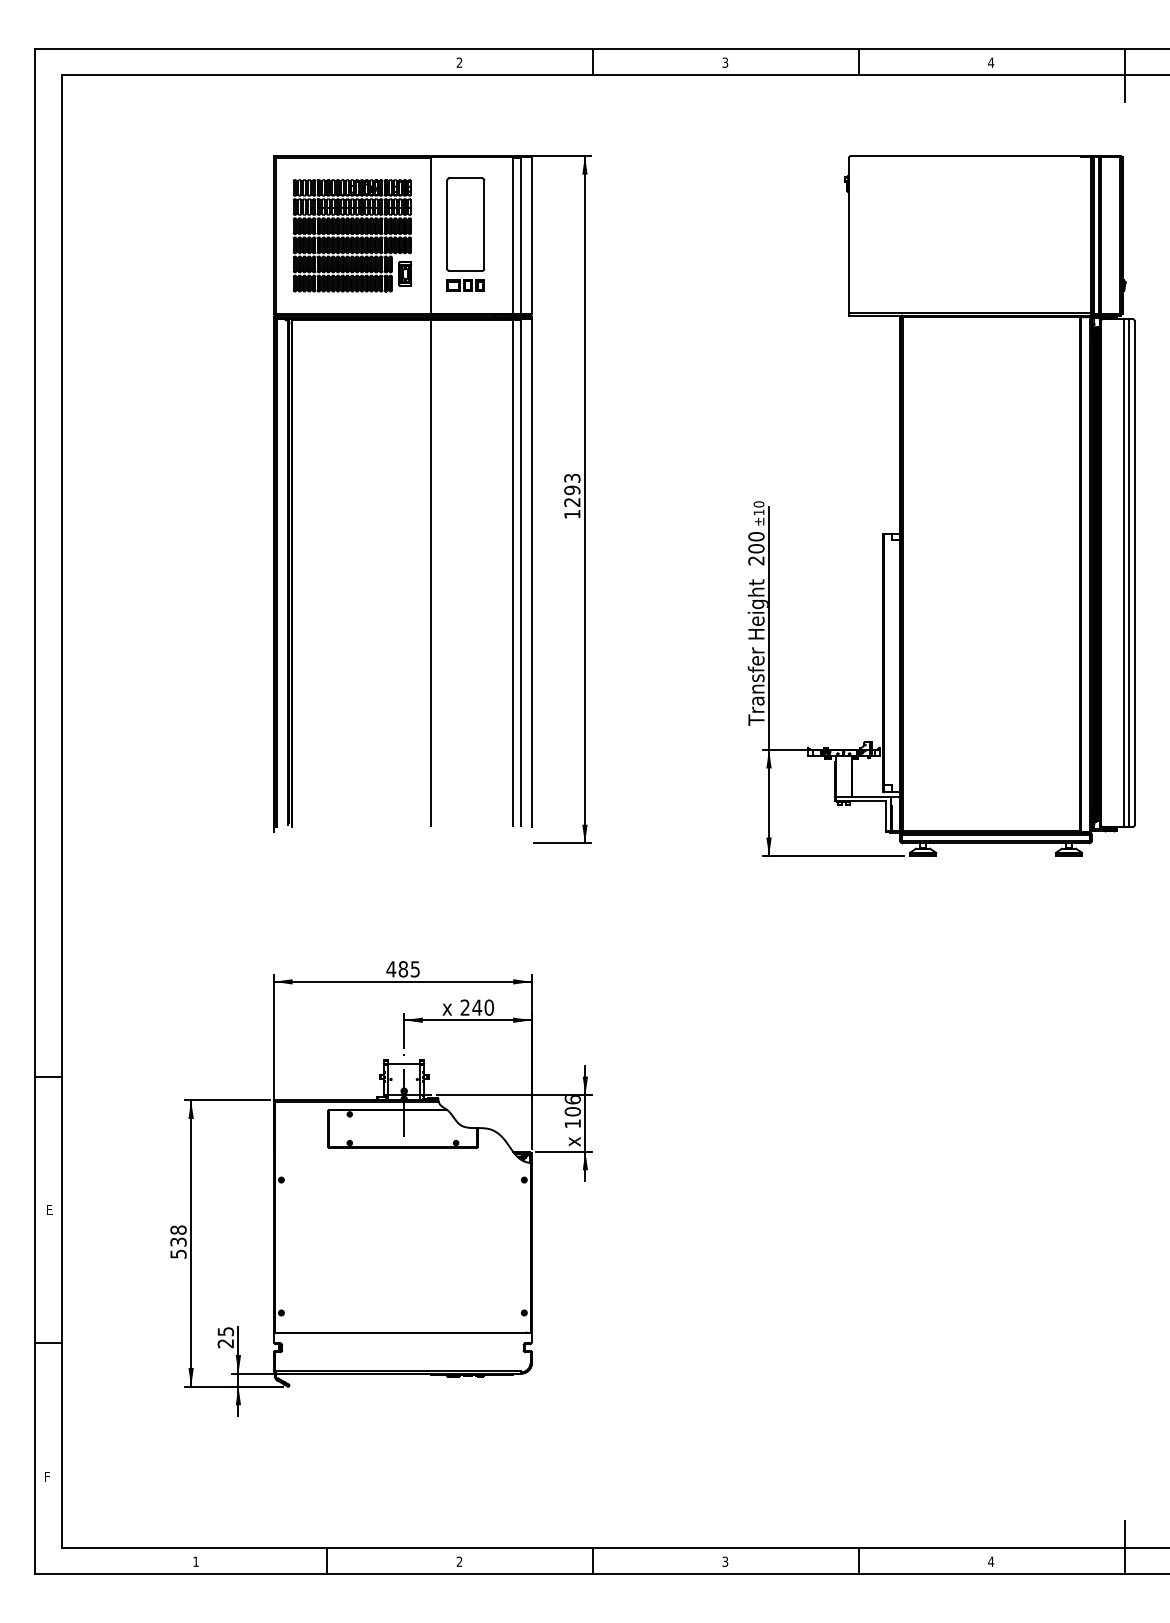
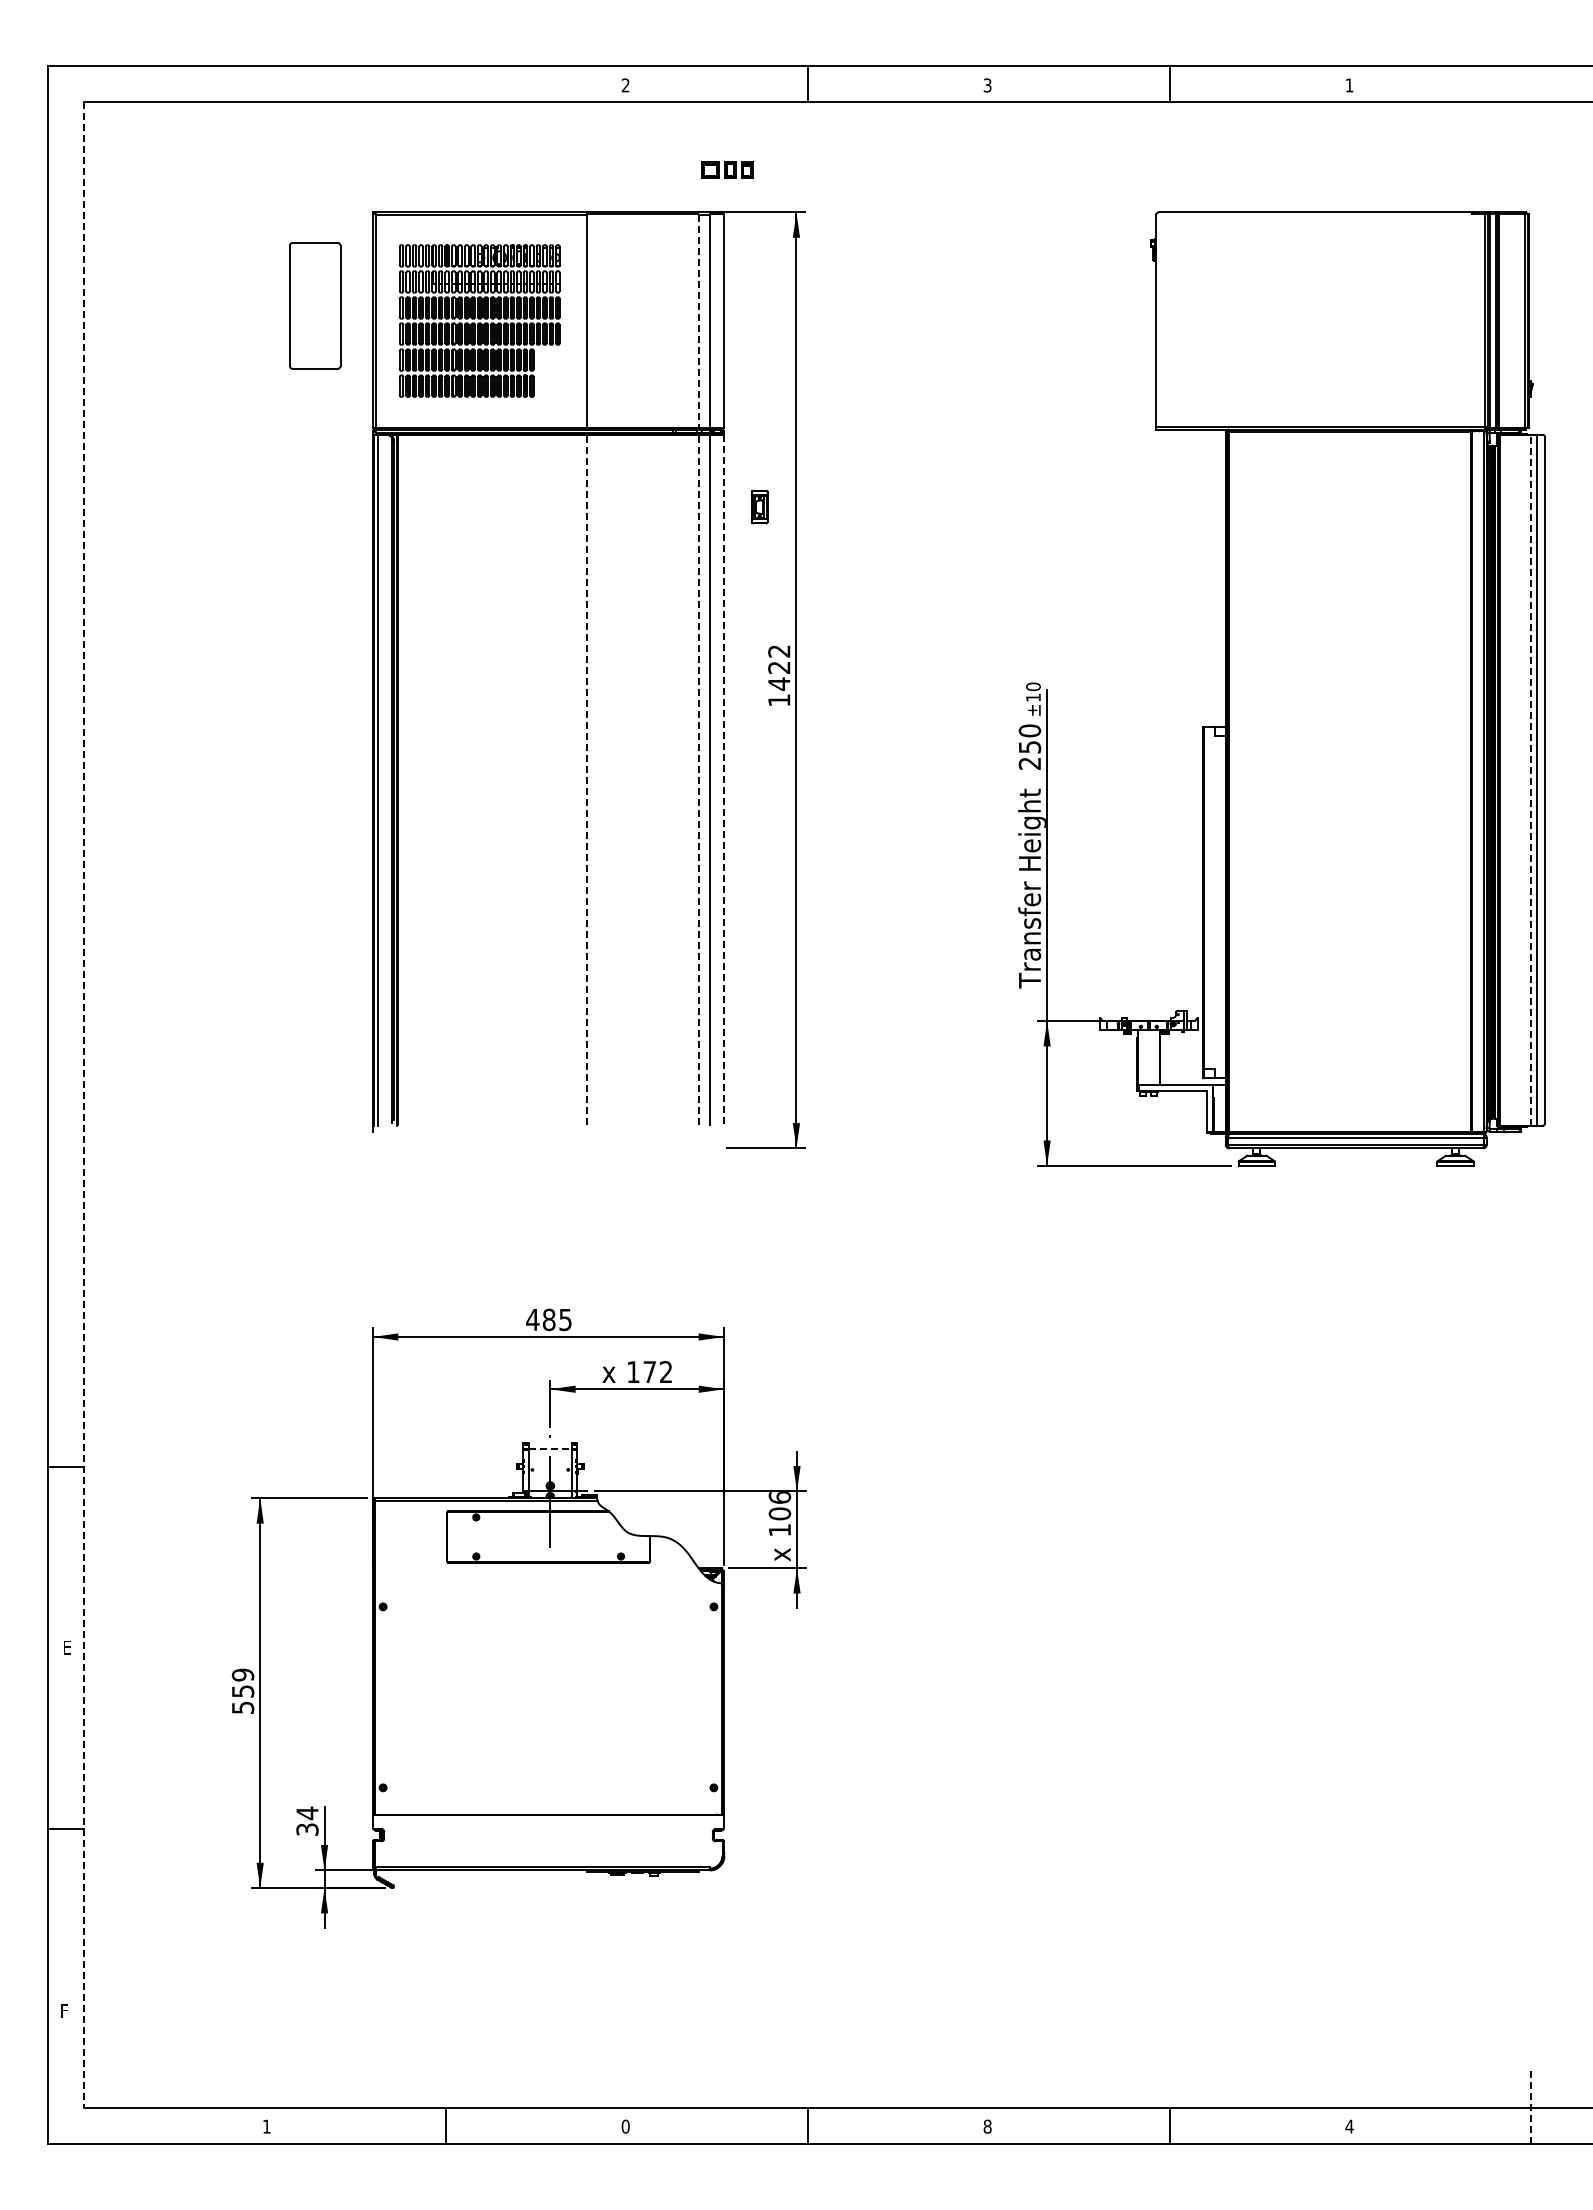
text: (991, 62) -> (1349, 85), 4 -> 1
line: (1124, 75) -> (1531, 102), removed
part: (466, 224) -> (315, 305), moved
line: (513, 236) -> (698, 321), solid -> dashed
part: (405, 274) -> (759, 507), moved
part: (466, 285) -> (727, 169), moved
text: (572, 490) -> (779, 667), 1293 -> 1422
text: (756, 548) -> (1029, 746), 200 -> 250
line: (430, 572) -> (586, 779), solid -> dashed
line: (513, 573) -> (699, 780), solid -> dashed
line: (532, 573) -> (724, 780), solid -> dashed
line: (1124, 573) -> (1531, 780), solid -> dashed
line: (61, 811) -> (83, 1105), solid -> dashed
text: (477, 1007) -> (649, 1372), 240 -> 172
line: (404, 1064) -> (550, 1449), solid -> dashed
text: (178, 1235) -> (242, 1682), 538 -> 559
text: (225, 1336) -> (307, 1820), 25 -> 34
line: (1124, 1547) -> (1531, 2107), solid -> dashed
text: (459, 1561) -> (625, 2126), 2 -> 0
text: (725, 1561) -> (987, 2126), 3 -> 8

